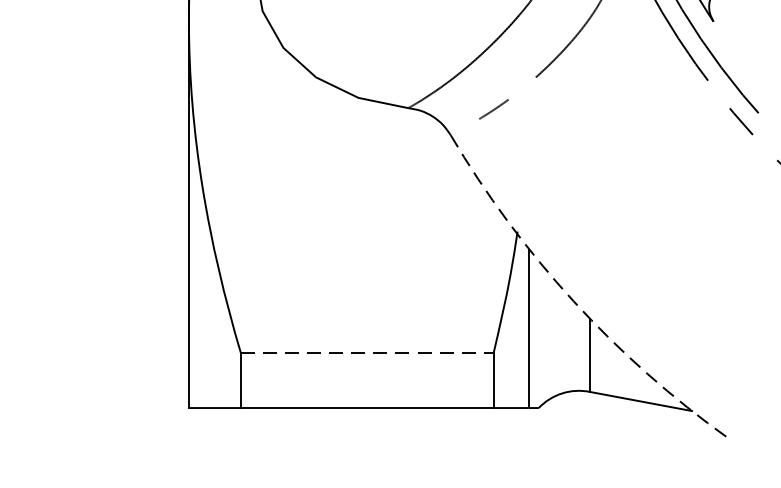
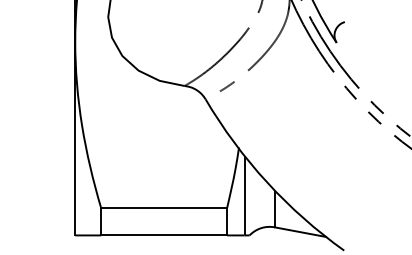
arc: (574, 301) -> (267, 182), dashed -> solid
line: (368, 353) -> (164, 208), dashed -> solid

